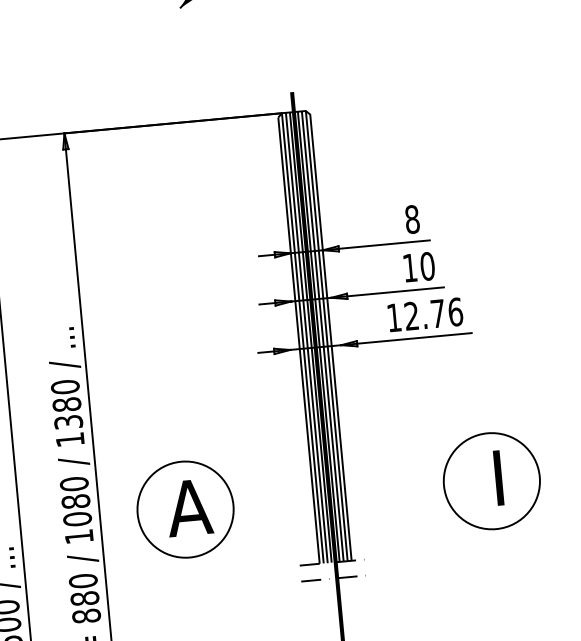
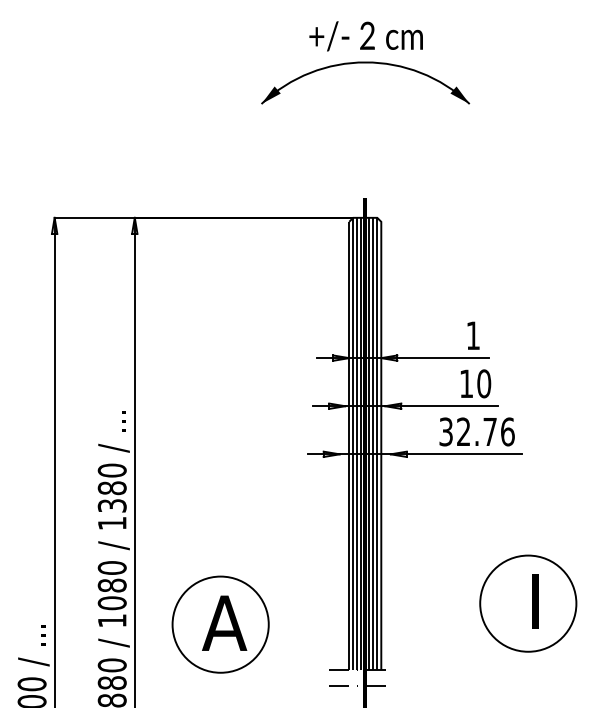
text: (412, 219) -> (473, 335), 8 -> 1
text: (393, 317) -> (445, 431), 12.76 -> 32.76
part: (185, 509) -> (220, 624), moved

